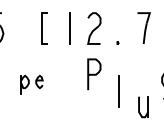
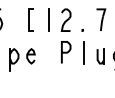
part: (32, 84) -> (22, 59), size x1.67
line: (118, 91) -> (83, 52), moved
part: (143, 107) -> (100, 56), moved

